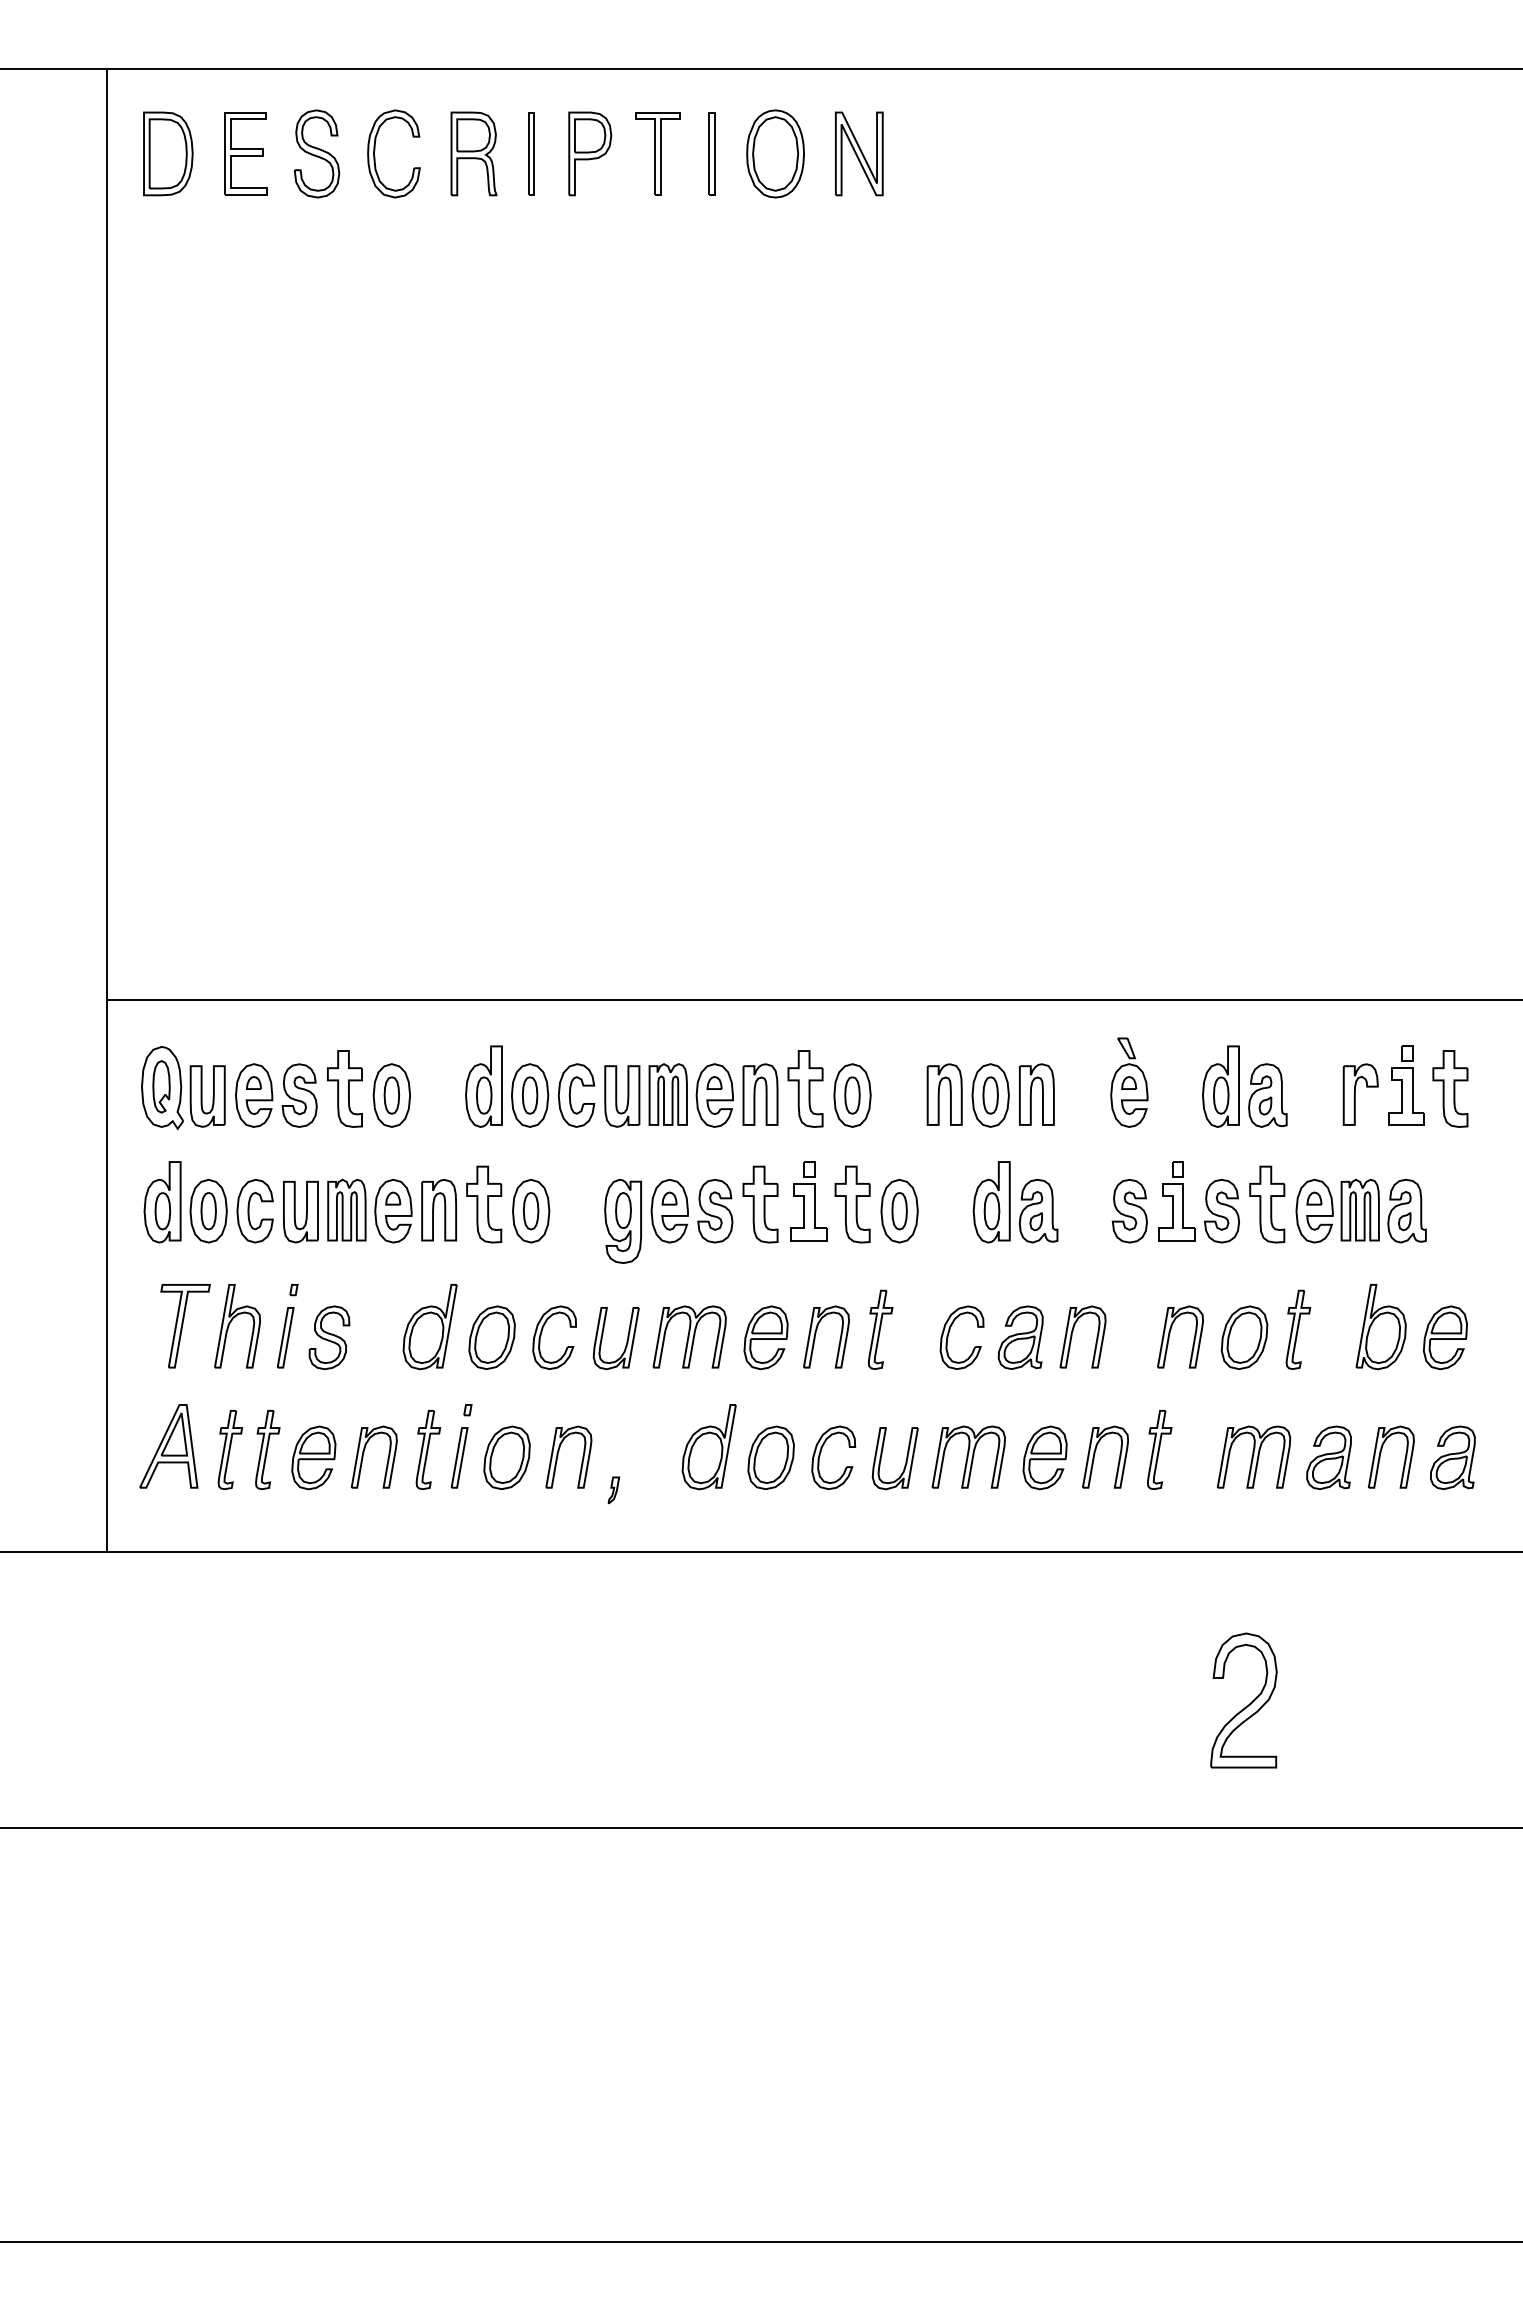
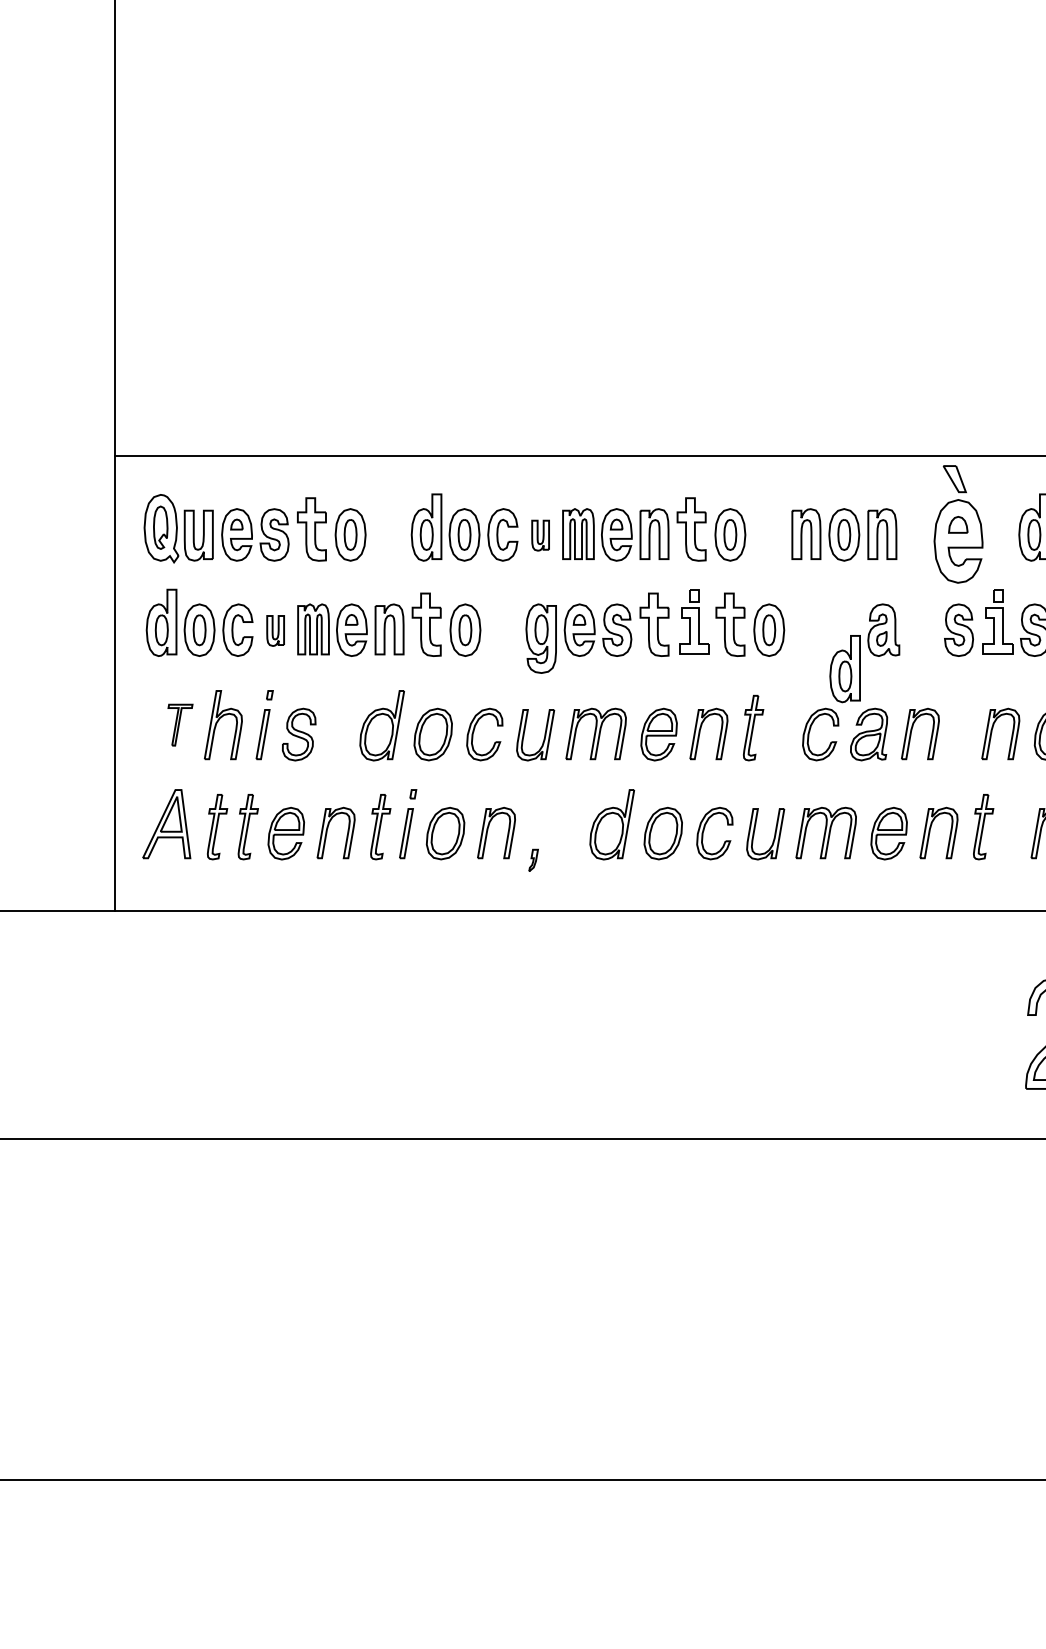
part: (1129, 1082) -> (958, 524), size x1.6
part: (622, 1096) -> (540, 535), size x0.6
part: (991, 1202) -> (844, 669), moved
part: (300, 1211) -> (275, 630), size x0.6
part: (185, 1326) -> (180, 725), size x0.6

